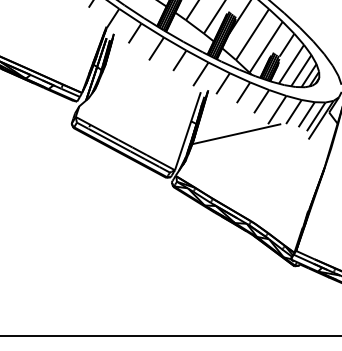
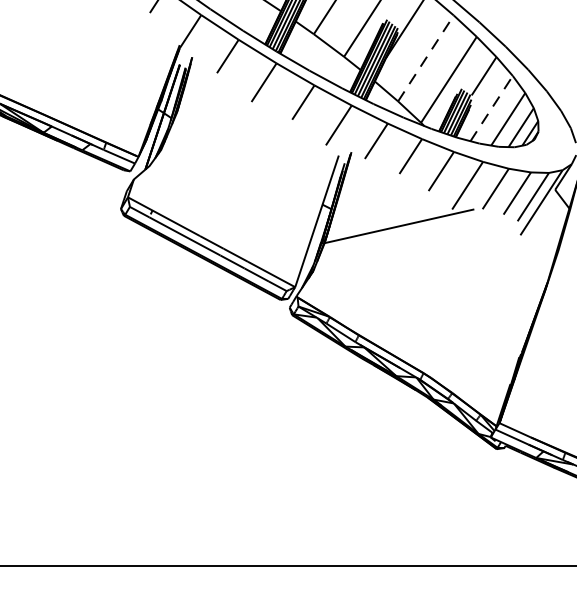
line: (252, 34) -> (425, 58), solid -> dashed
line: (291, 63) -> (491, 107), solid -> dashed

